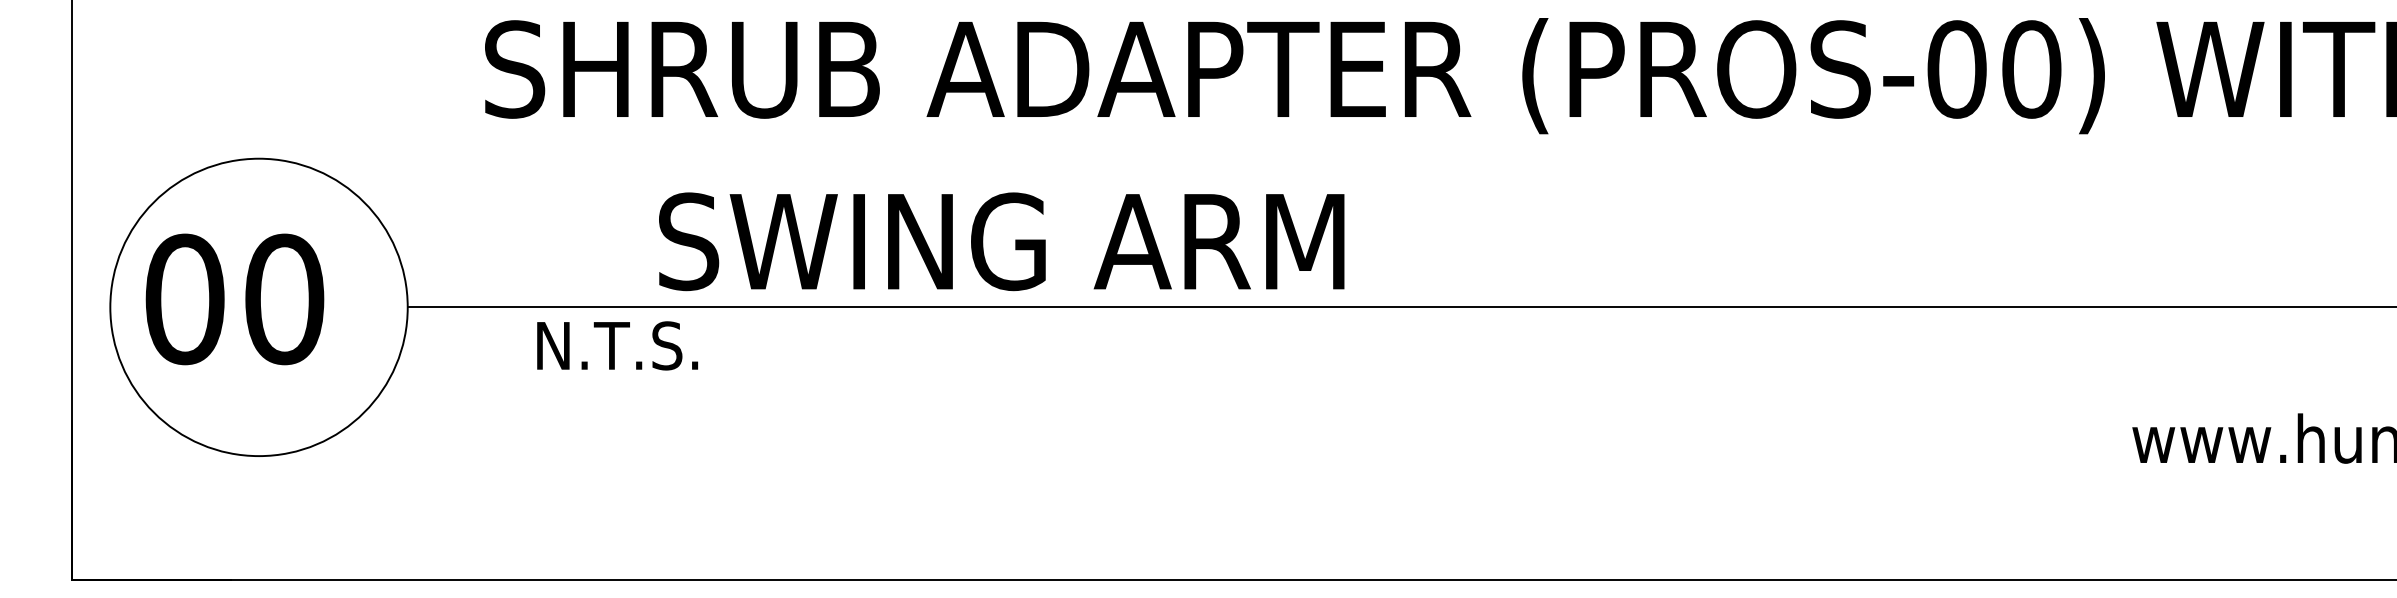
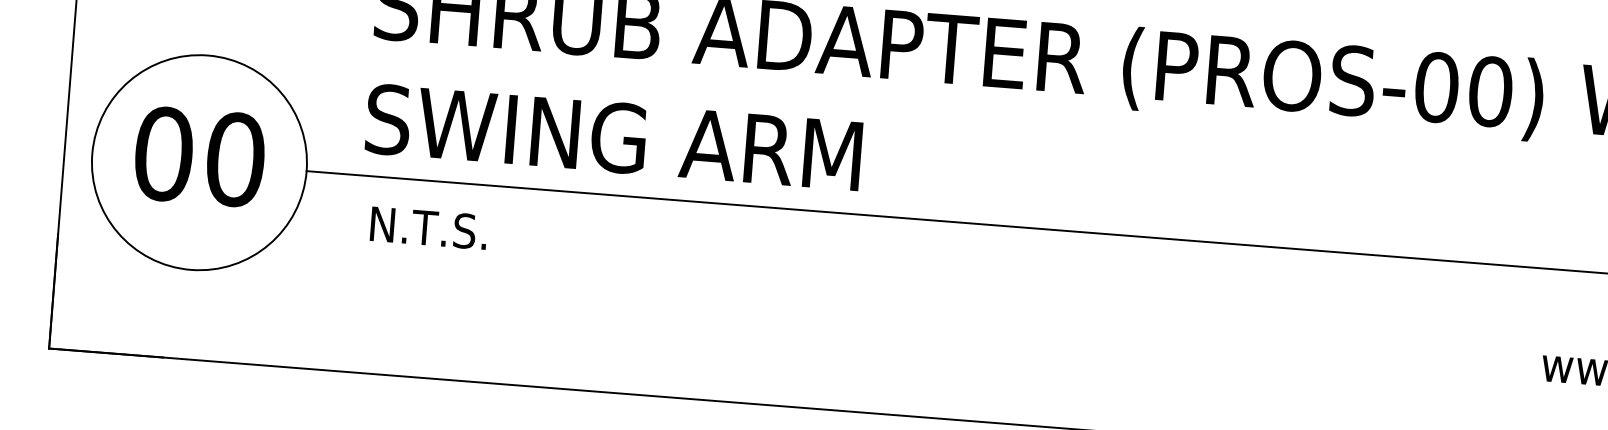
text: (1001, 241) -> (613, 137), moved
text: (234, 299) -> (199, 156), moved
text: (617, 345) -> (428, 227), moved

